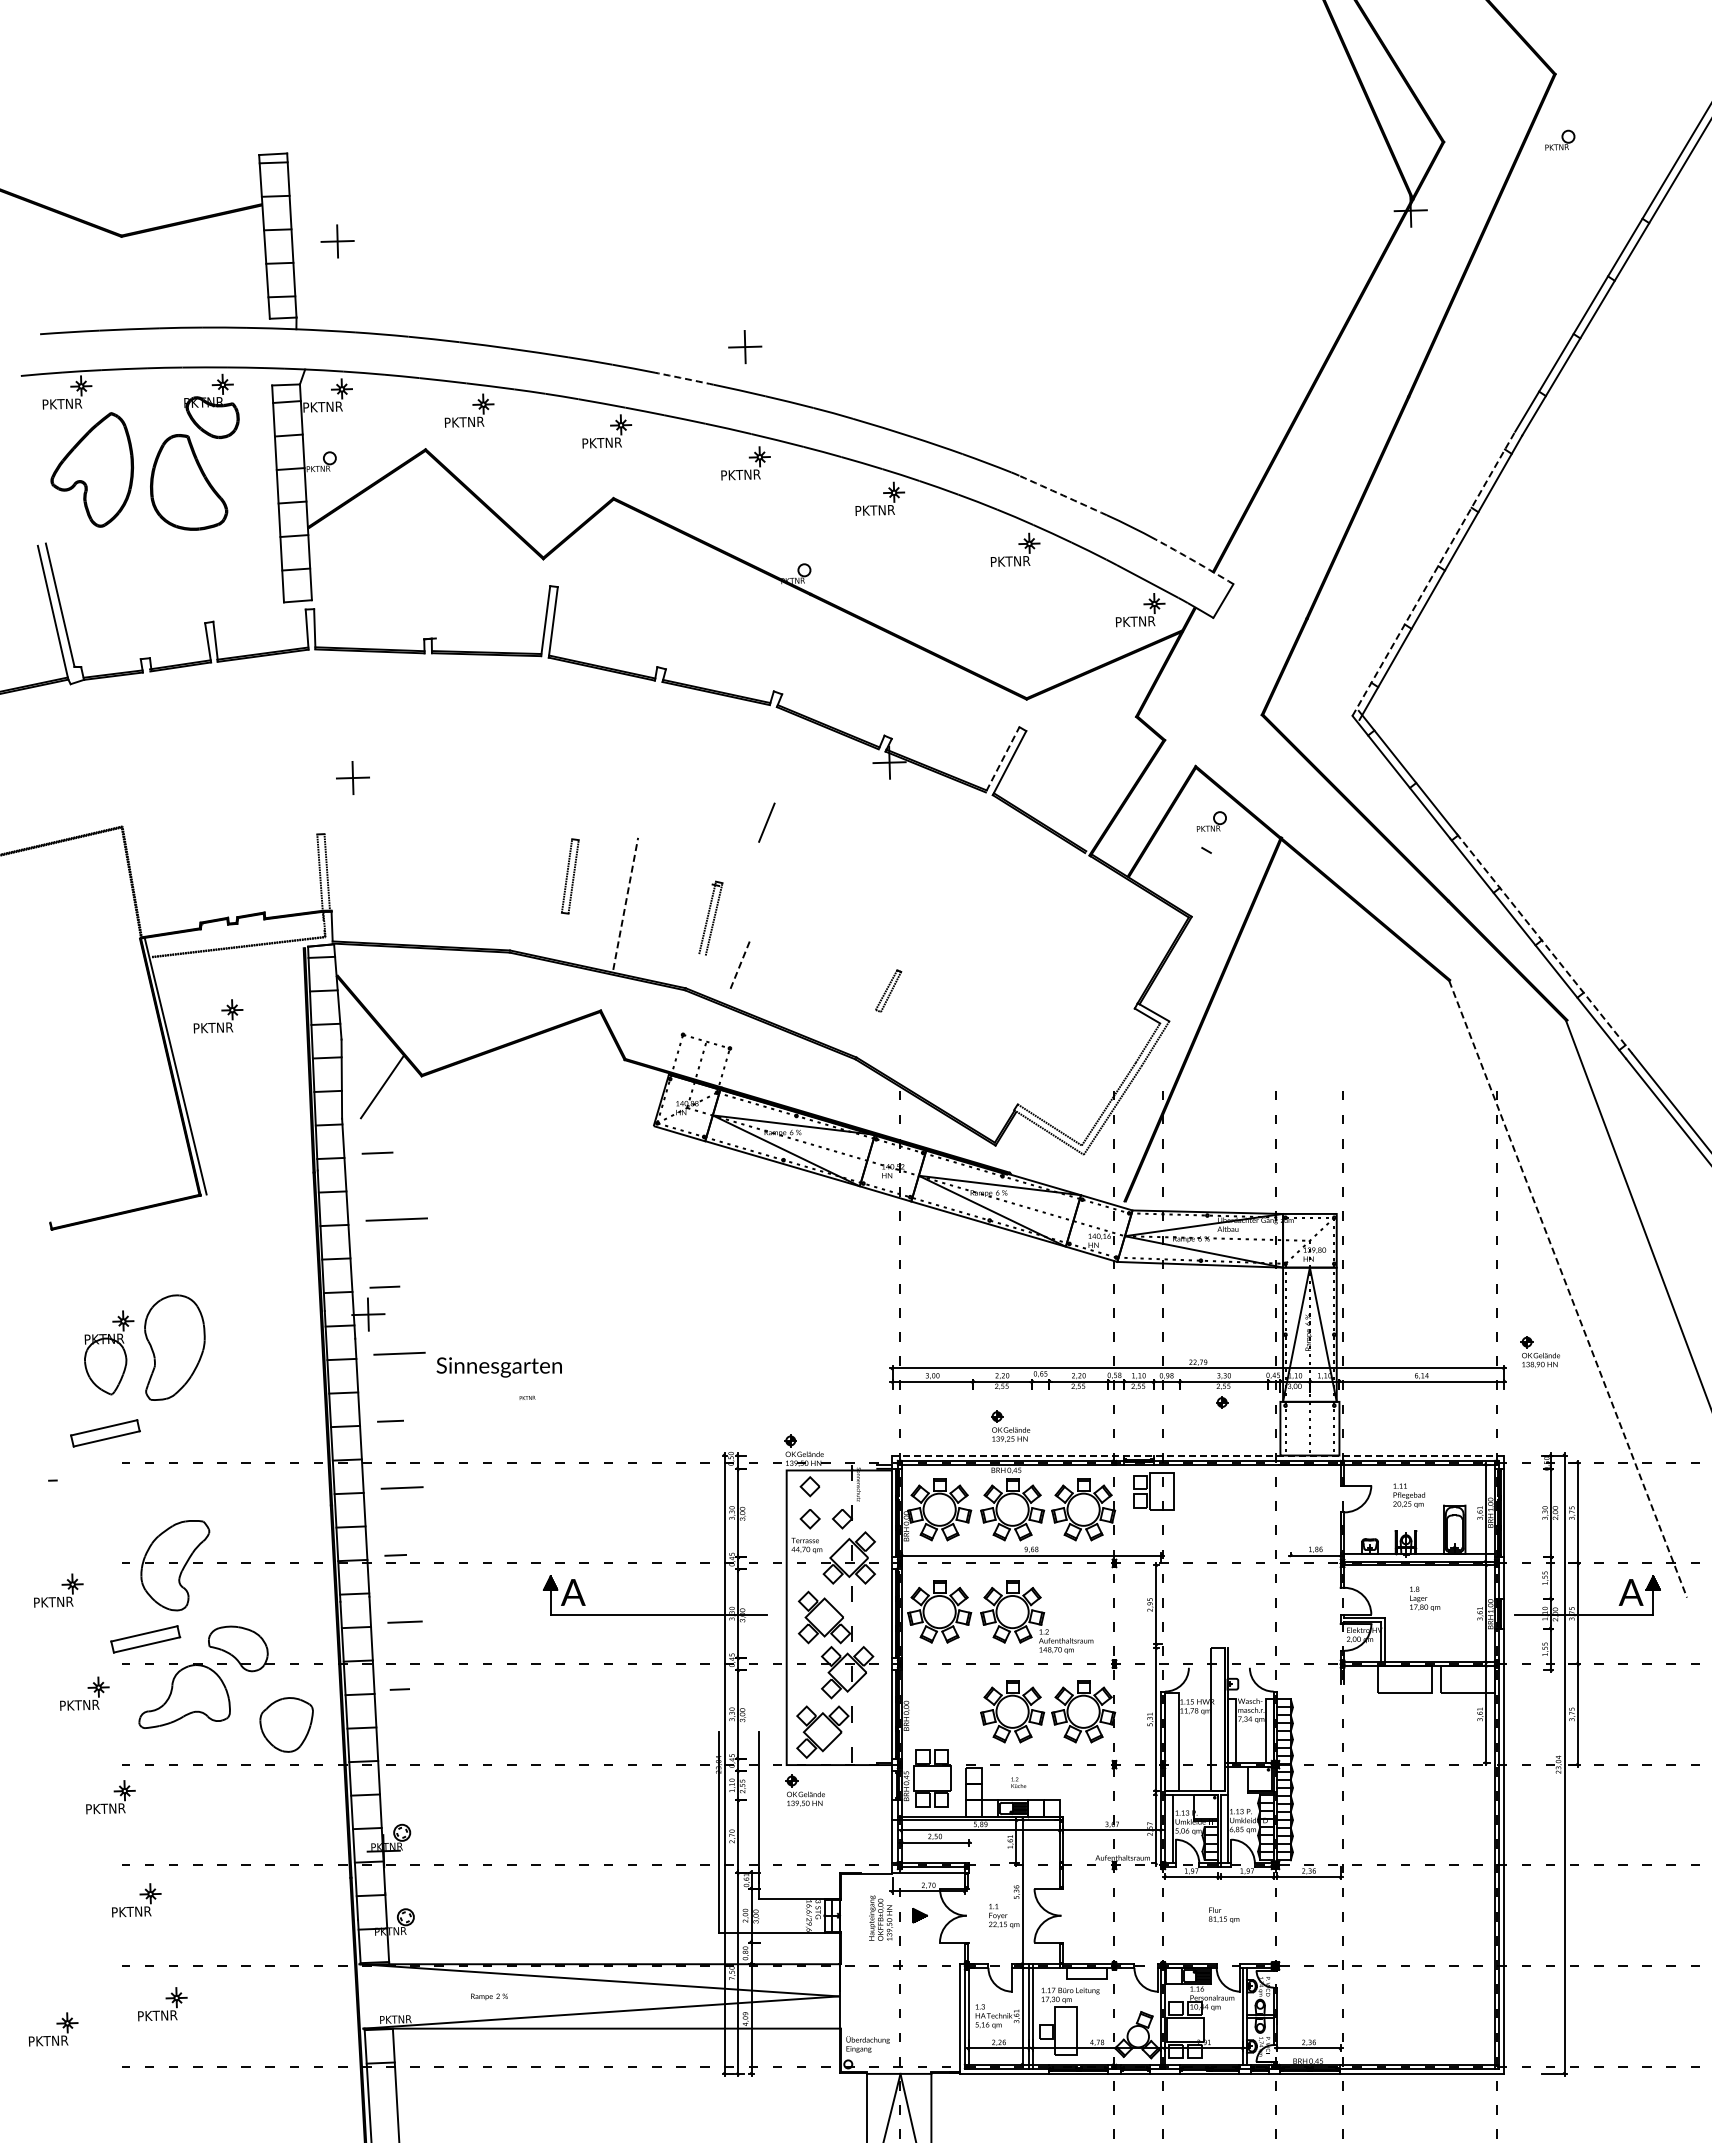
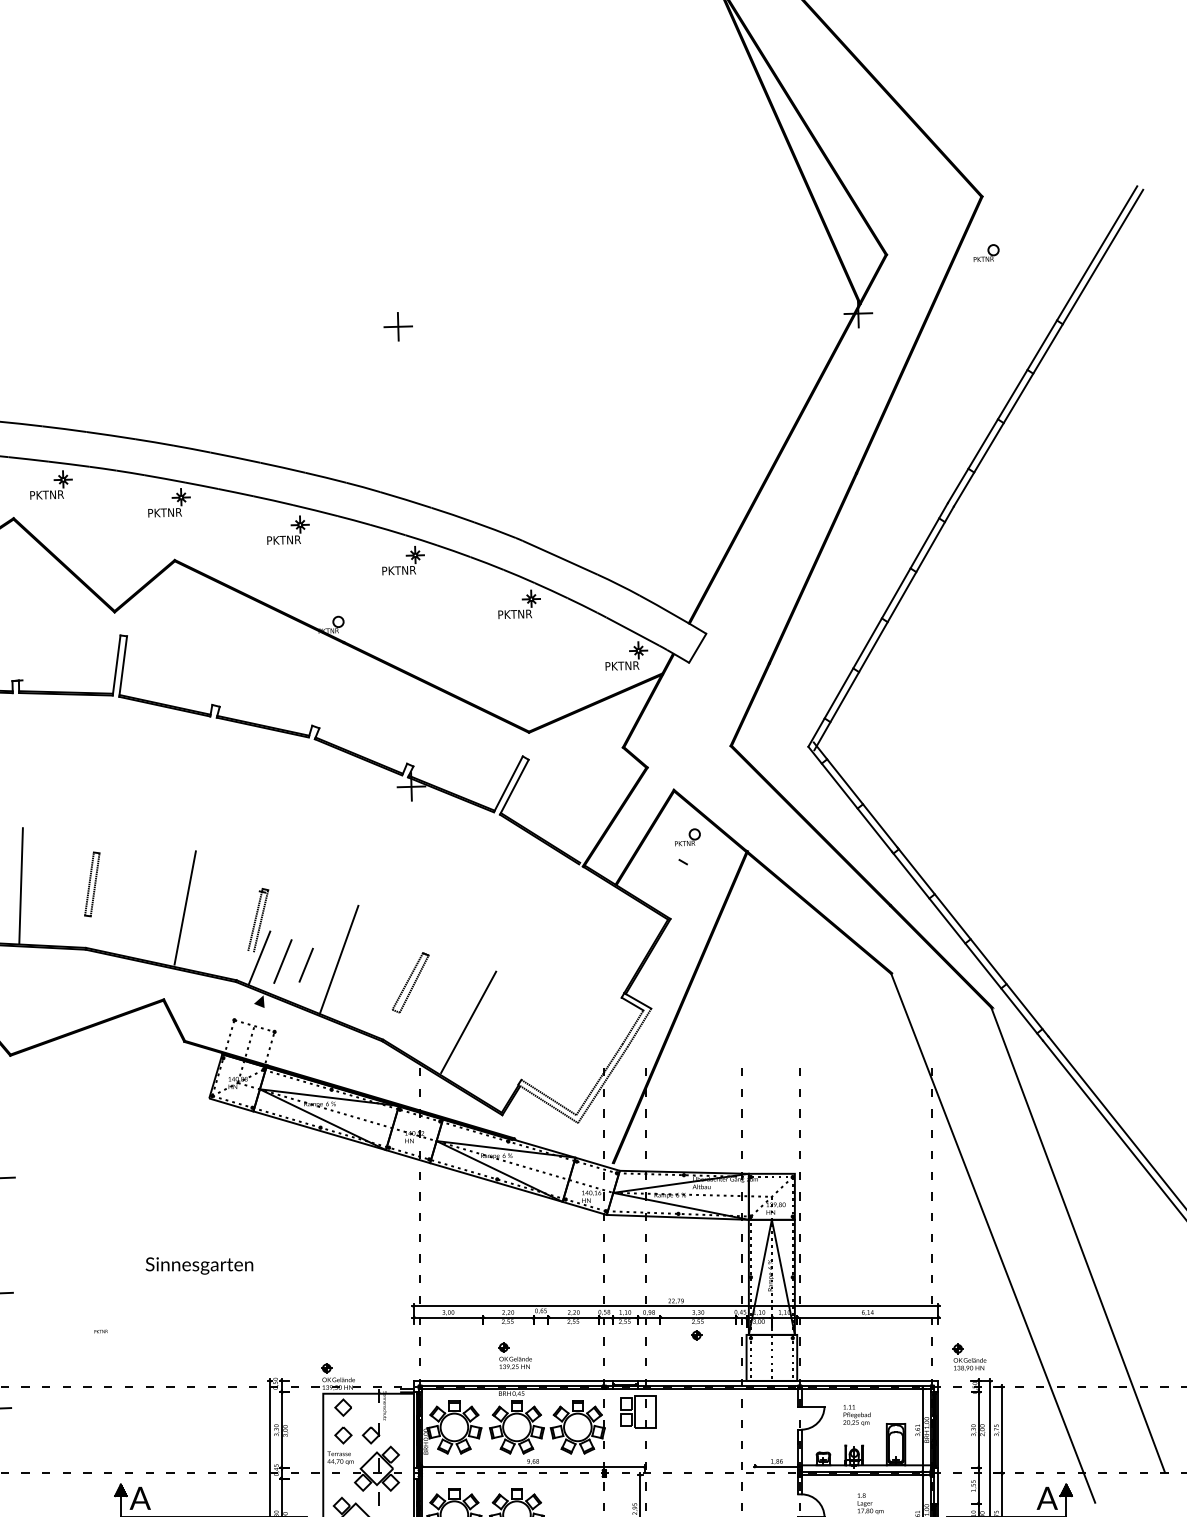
part: (745, 347) -> (398, 327), moved
arc: (684, 378) -> (235, 457), dashed -> solid
arc: (1063, 495) -> (560, 557), dashed -> solid
arc: (1194, 561) -> (672, 614), dashed -> solid
line: (1433, 573) -> (877, 624), dashed -> solid
line: (1002, 759) -> (508, 784), dashed -> solid
line: (766, 822) -> (305, 965), moved
part: (570, 876) -> (92, 884), moved
line: (434, 877) -> (21, 885), added
line: (625, 903) -> (185, 907), dashed -> solid
line: (1544, 943) -> (973, 941), dashed -> solid
line: (712, 961) -> (259, 957), added
line: (804, 964) -> (338, 959), added
line: (739, 966) -> (282, 961), dashed -> solid
part: (888, 990) -> (410, 982), size x1.67
fill: (711, 1012) -> (258, 1001), added
line: (956, 1037) -> (468, 1022), added
line: (1568, 1289) -> (993, 1238), dashed -> solid
part: (1539, 1351) -> (968, 1356), moved
text: (498, 1367) -> (198, 1266), moved
line: (1198, 1455) -> (676, 1380), dashed -> solid

